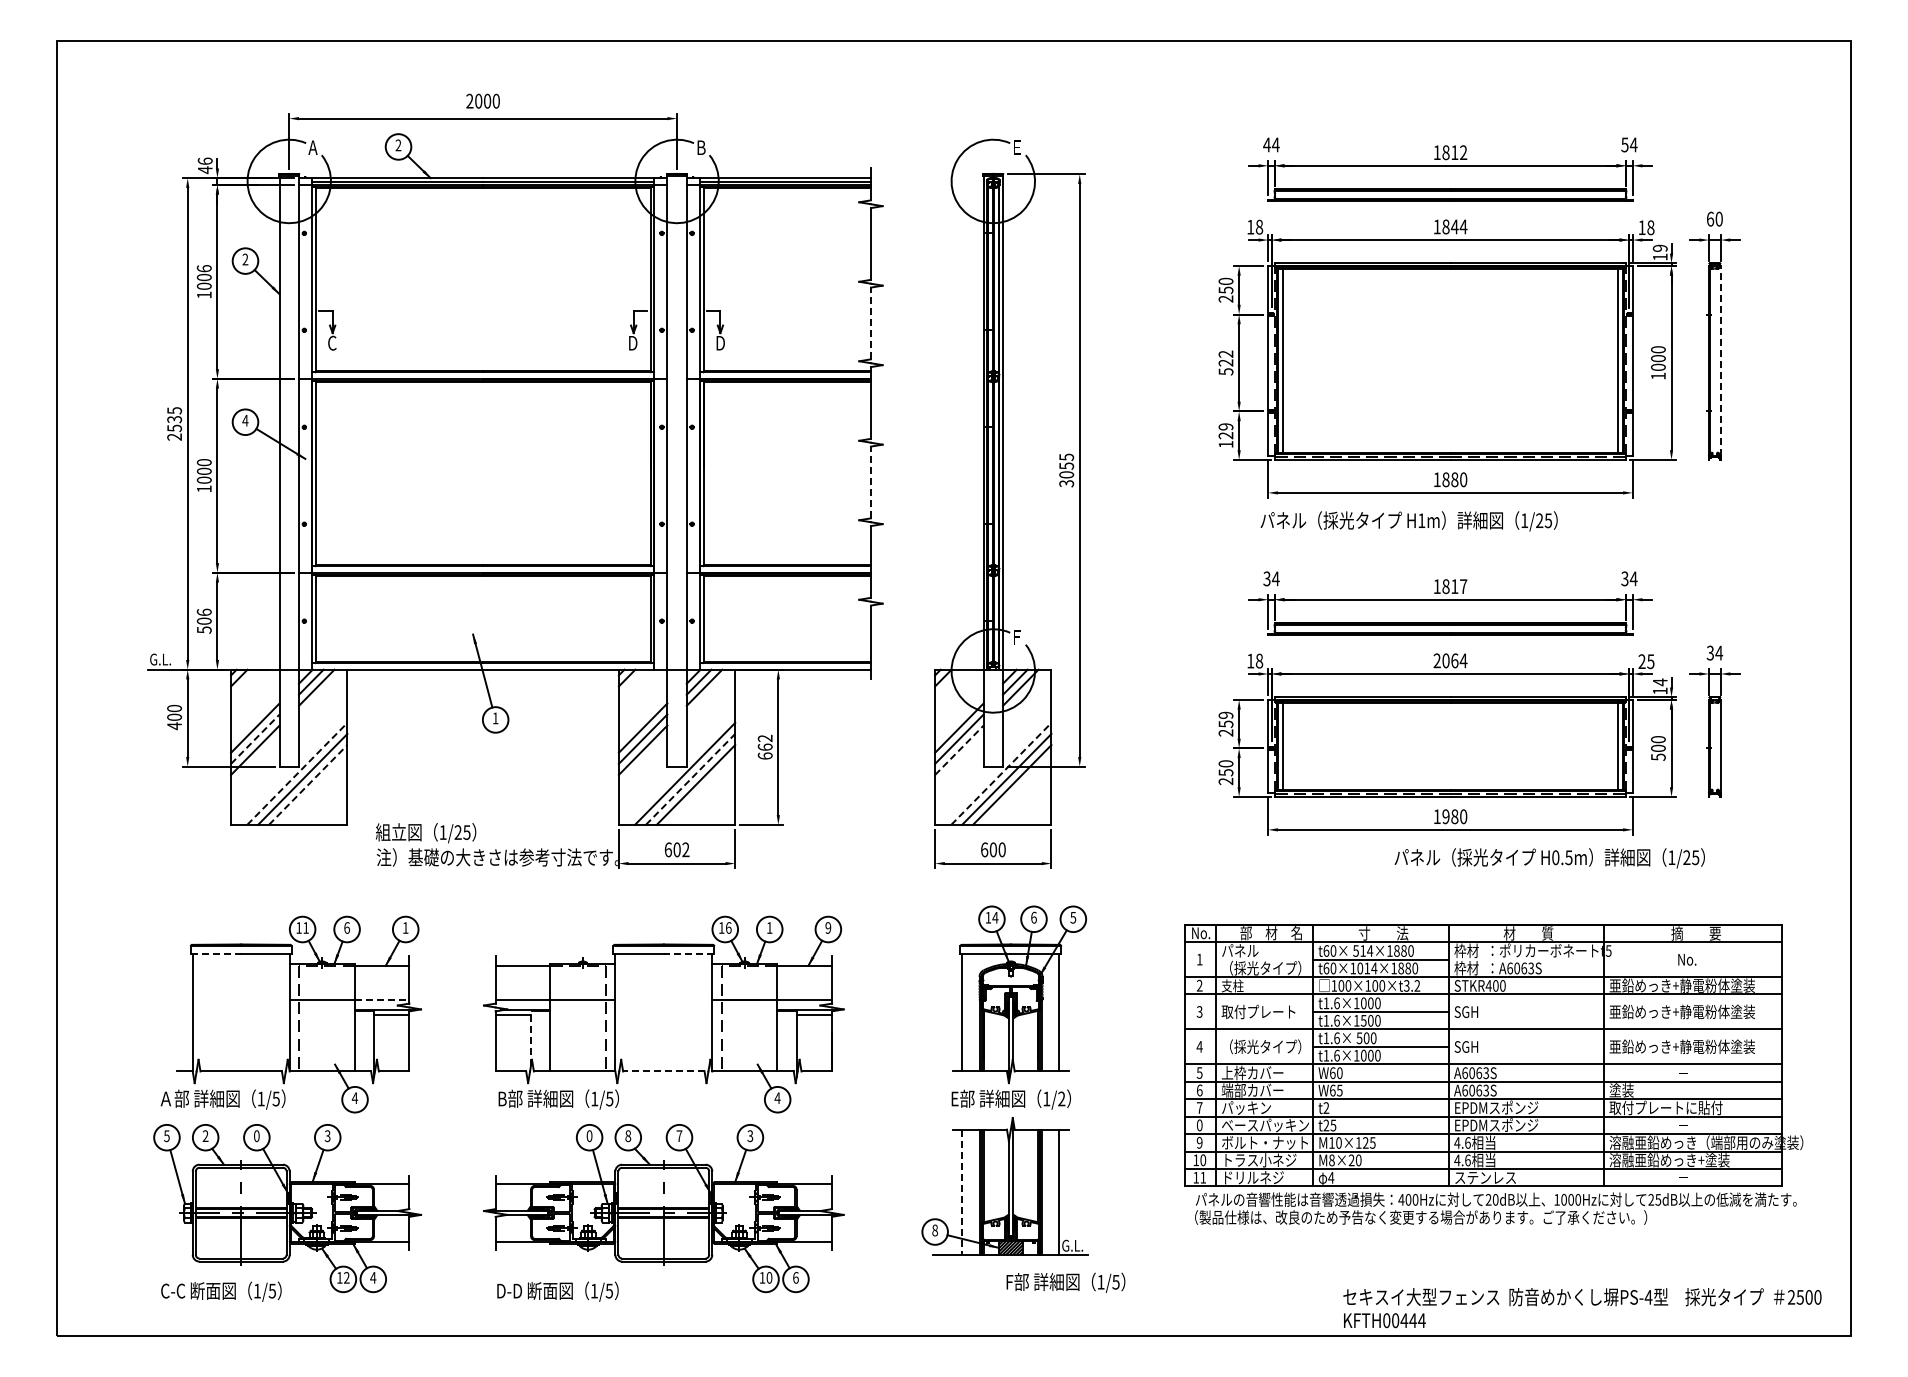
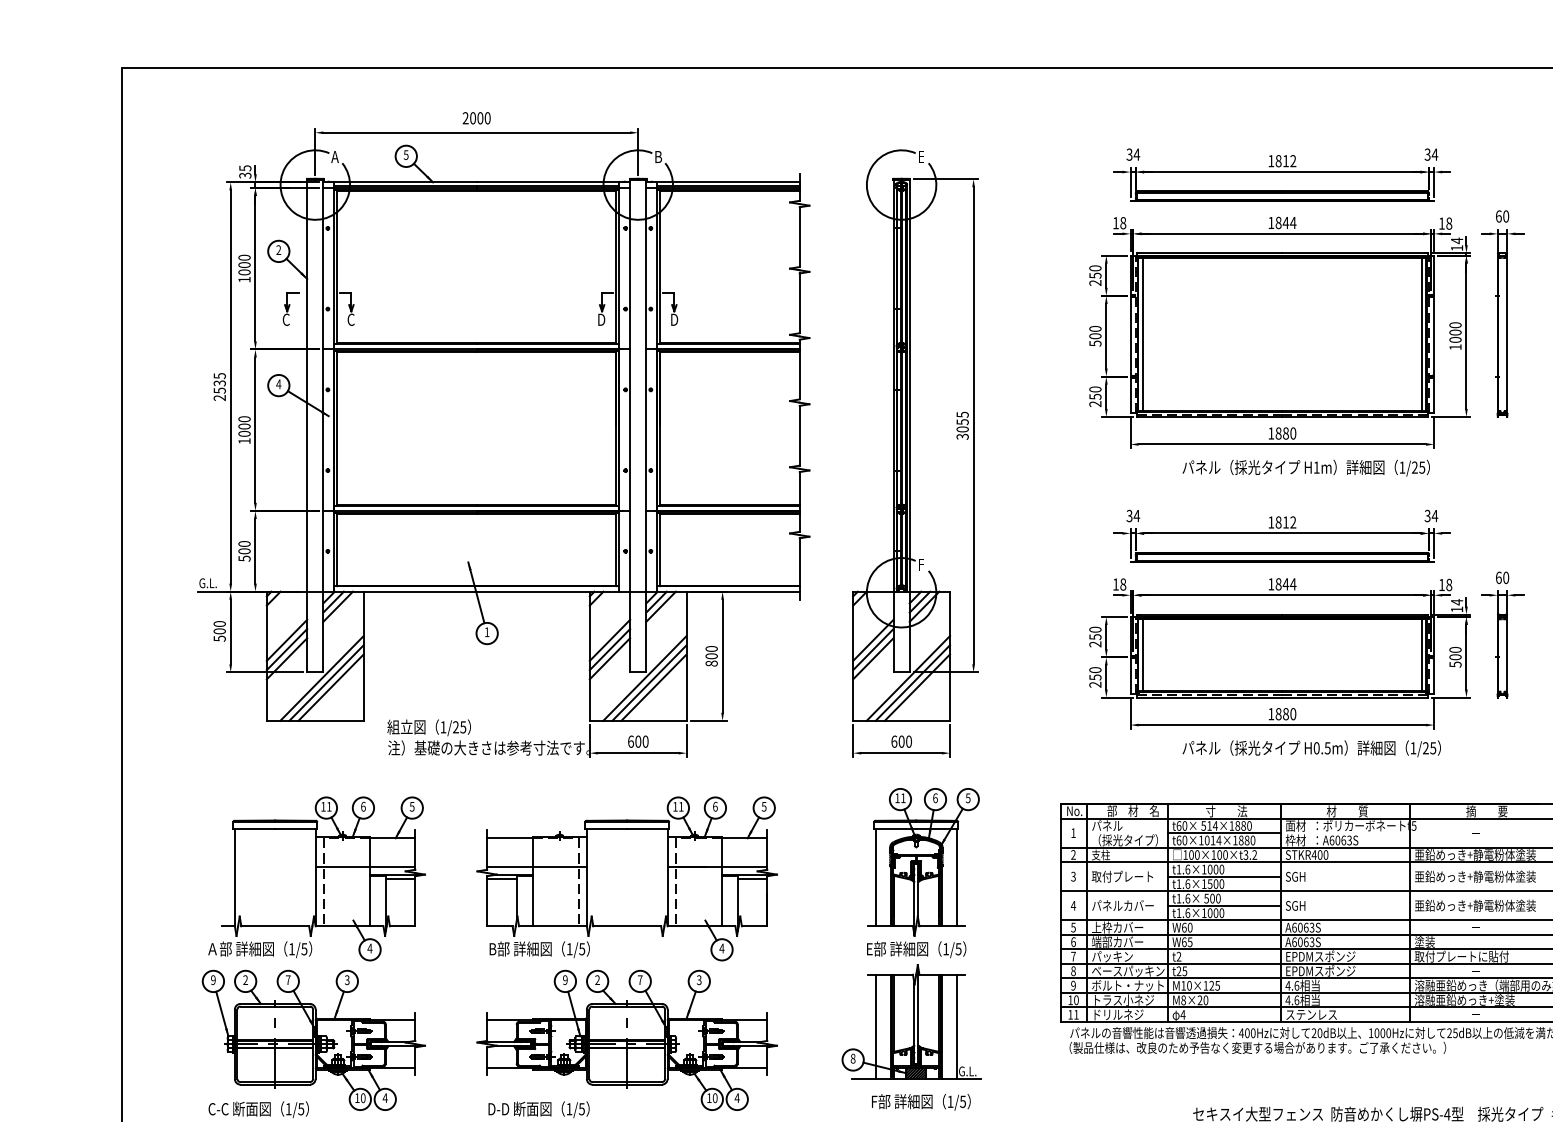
text: (1266, 144) -> (1129, 154), 44 -> 34
text: (1624, 144) -> (1427, 154), 54 -> 34
text: (398, 145) -> (406, 155), 2 -> 5
text: (204, 165) -> (244, 171), 46 -> 35
text: (1659, 248) -> (1456, 240), 19 -> 14
text: (203, 268) -> (243, 257), 1006 -> 1000
line: (870, 323) -> (799, 303), dashed -> solid
part: (259, 330) -> (290, 309), added
text: (1225, 358) -> (1094, 332), 522 -> 500
line: (1720, 360) -> (1507, 334), dashed -> solid
text: (1225, 435) -> (1094, 396), 129 -> 250
line: (870, 482) -> (799, 435), dashed -> solid
text: (1408, 521) -> (1305, 468), moved
text: (1463, 586) -> (1293, 522), 1817 -> 1812
text: (203, 611) -> (243, 543), 506 -> 500
text: (1714, 652) -> (1502, 577), 34 -> 60
text: (1445, 660) -> (1278, 584), 2064 -> 1844
text: (1646, 661) -> (1445, 584), 25 -> 18
text: (1225, 714) -> (1094, 629), 259 -> 250
text: (174, 726) -> (219, 639), 400 -> 500
line: (255, 739) -> (287, 649), dashed -> solid
text: (764, 746) -> (711, 655), 662 -> 800
line: (959, 750) -> (873, 658), dashed -> solid
line: (297, 773) -> (322, 678), dashed -> solid
line: (1001, 773) -> (908, 678), dashed -> solid
line: (690, 779) -> (649, 683), dashed -> solid
line: (308, 784) -> (331, 687), dashed -> solid
text: (1445, 816) -> (1278, 713), 1980 -> 1880
text: (685, 849) -> (645, 741), 602 -> 600
text: (1549, 858) -> (1311, 748), moved
text: (995, 917) -> (903, 798), 14 -> 11
text: (405, 927) -> (412, 806), 1 -> 5
text: (728, 927) -> (681, 806), 16 -> 11
text: (769, 927) -> (715, 806), 1 -> 6
text: (828, 927) -> (764, 806), 9 -> 5
text: (1460, 950) -> (1290, 825), 枠材 -> 面材
line: (216, 954) -> (254, 828), dashed -> solid
line: (688, 954) -> (647, 828), dashed -> solid
text: (1687, 959) -> (1479, 833), No. -> －
line: (382, 999) -> (392, 866), dashed -> solid
line: (531, 1038) -> (517, 898), dashed -> solid
text: (1261, 1046) -> (1124, 905), （採光タイプ） -> パネルカバー
line: (663, 1071) -> (626, 926), dashed -> solid
text: (1061, 1098) -> (958, 948), 1/2 -> 1/5
text: (1199, 1125) -> (1073, 971), 0 -> 8
text: (166, 1135) -> (213, 979), 5 -> 9
text: (256, 1136) -> (287, 980), 0 -> 7
text: (589, 1136) -> (565, 980), 0 -> 9
text: (628, 1136) -> (597, 980), 8 -> 2
line: (962, 1192) -> (875, 1027), dashed -> solid
text: (346, 1277) -> (362, 1097), 12 -> 10
text: (795, 1277) -> (736, 1097), 6 -> 4
text: (1065, 1282) -> (920, 1102), moved

